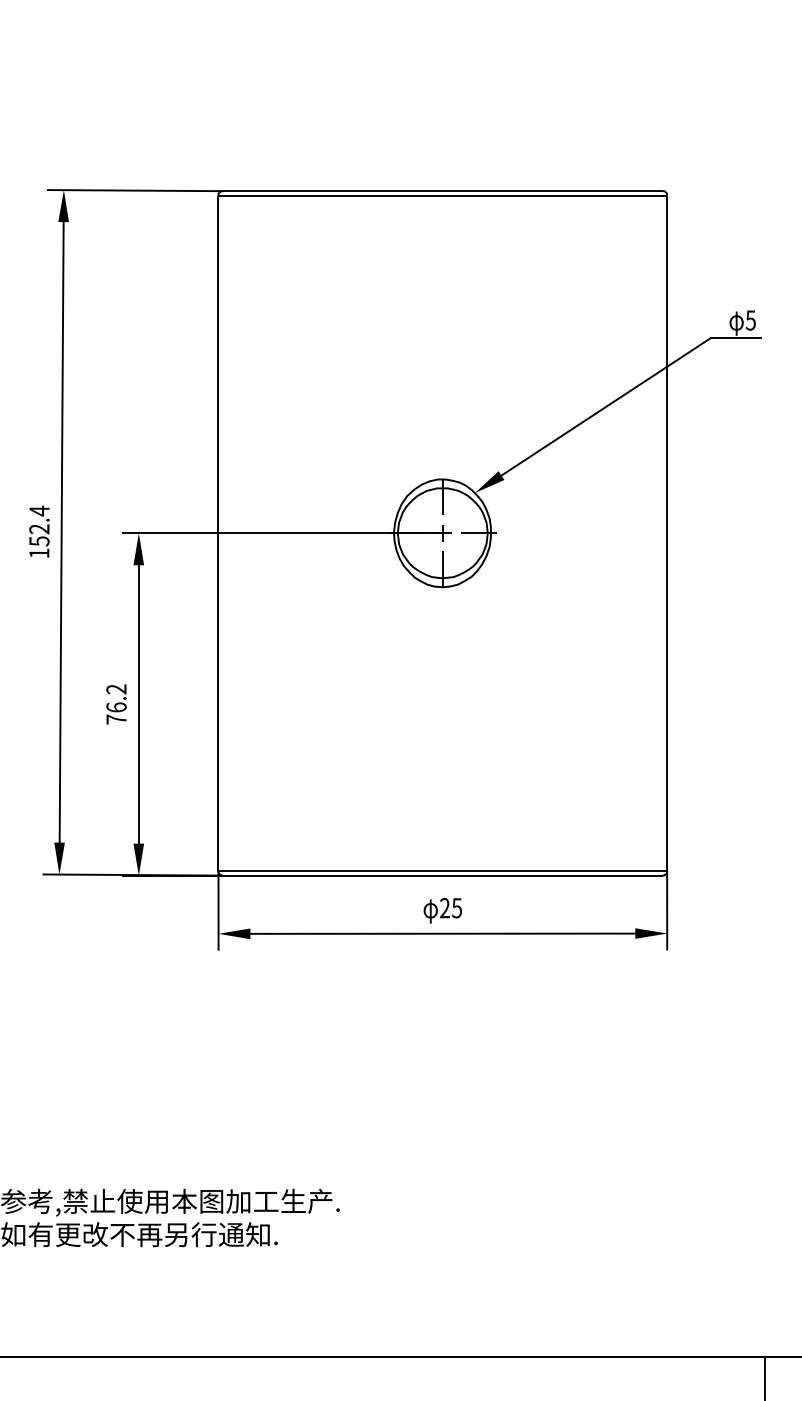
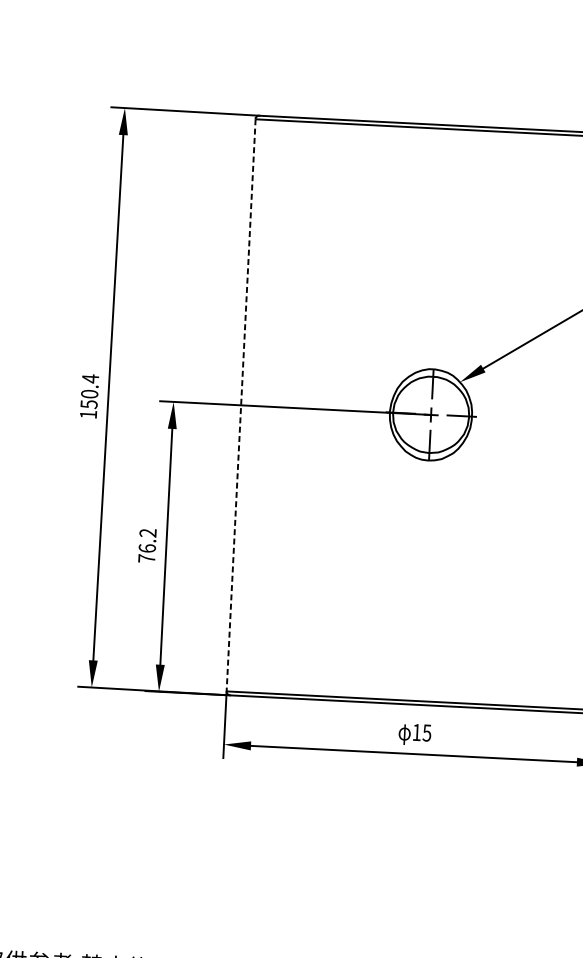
text: (39, 529) -> (89, 394), 152.4 -> 150.4
line: (218, 533) -> (241, 405), solid -> dashed
text: (444, 908) -> (416, 732), 25 -> 15

